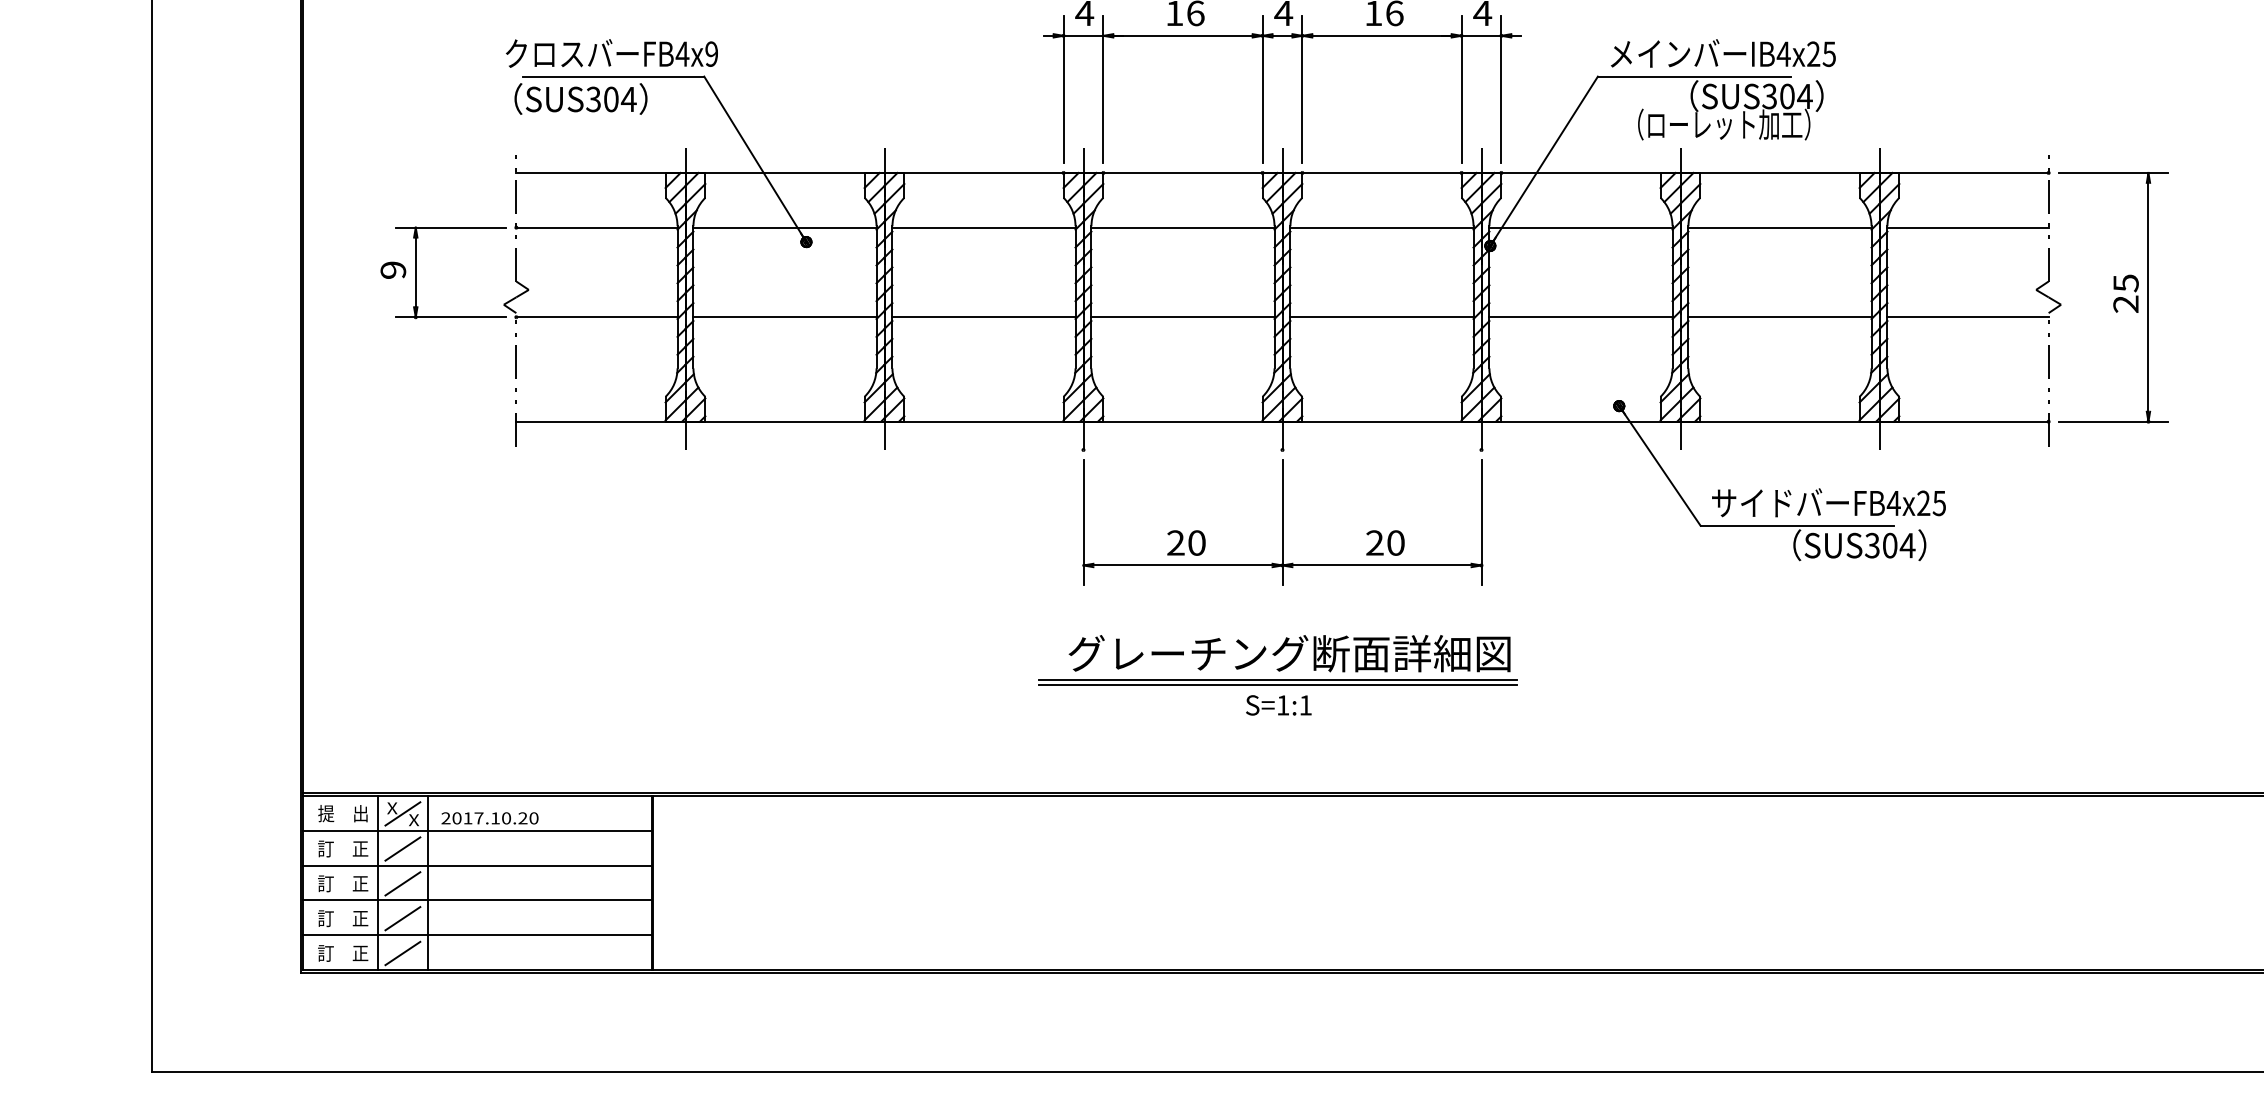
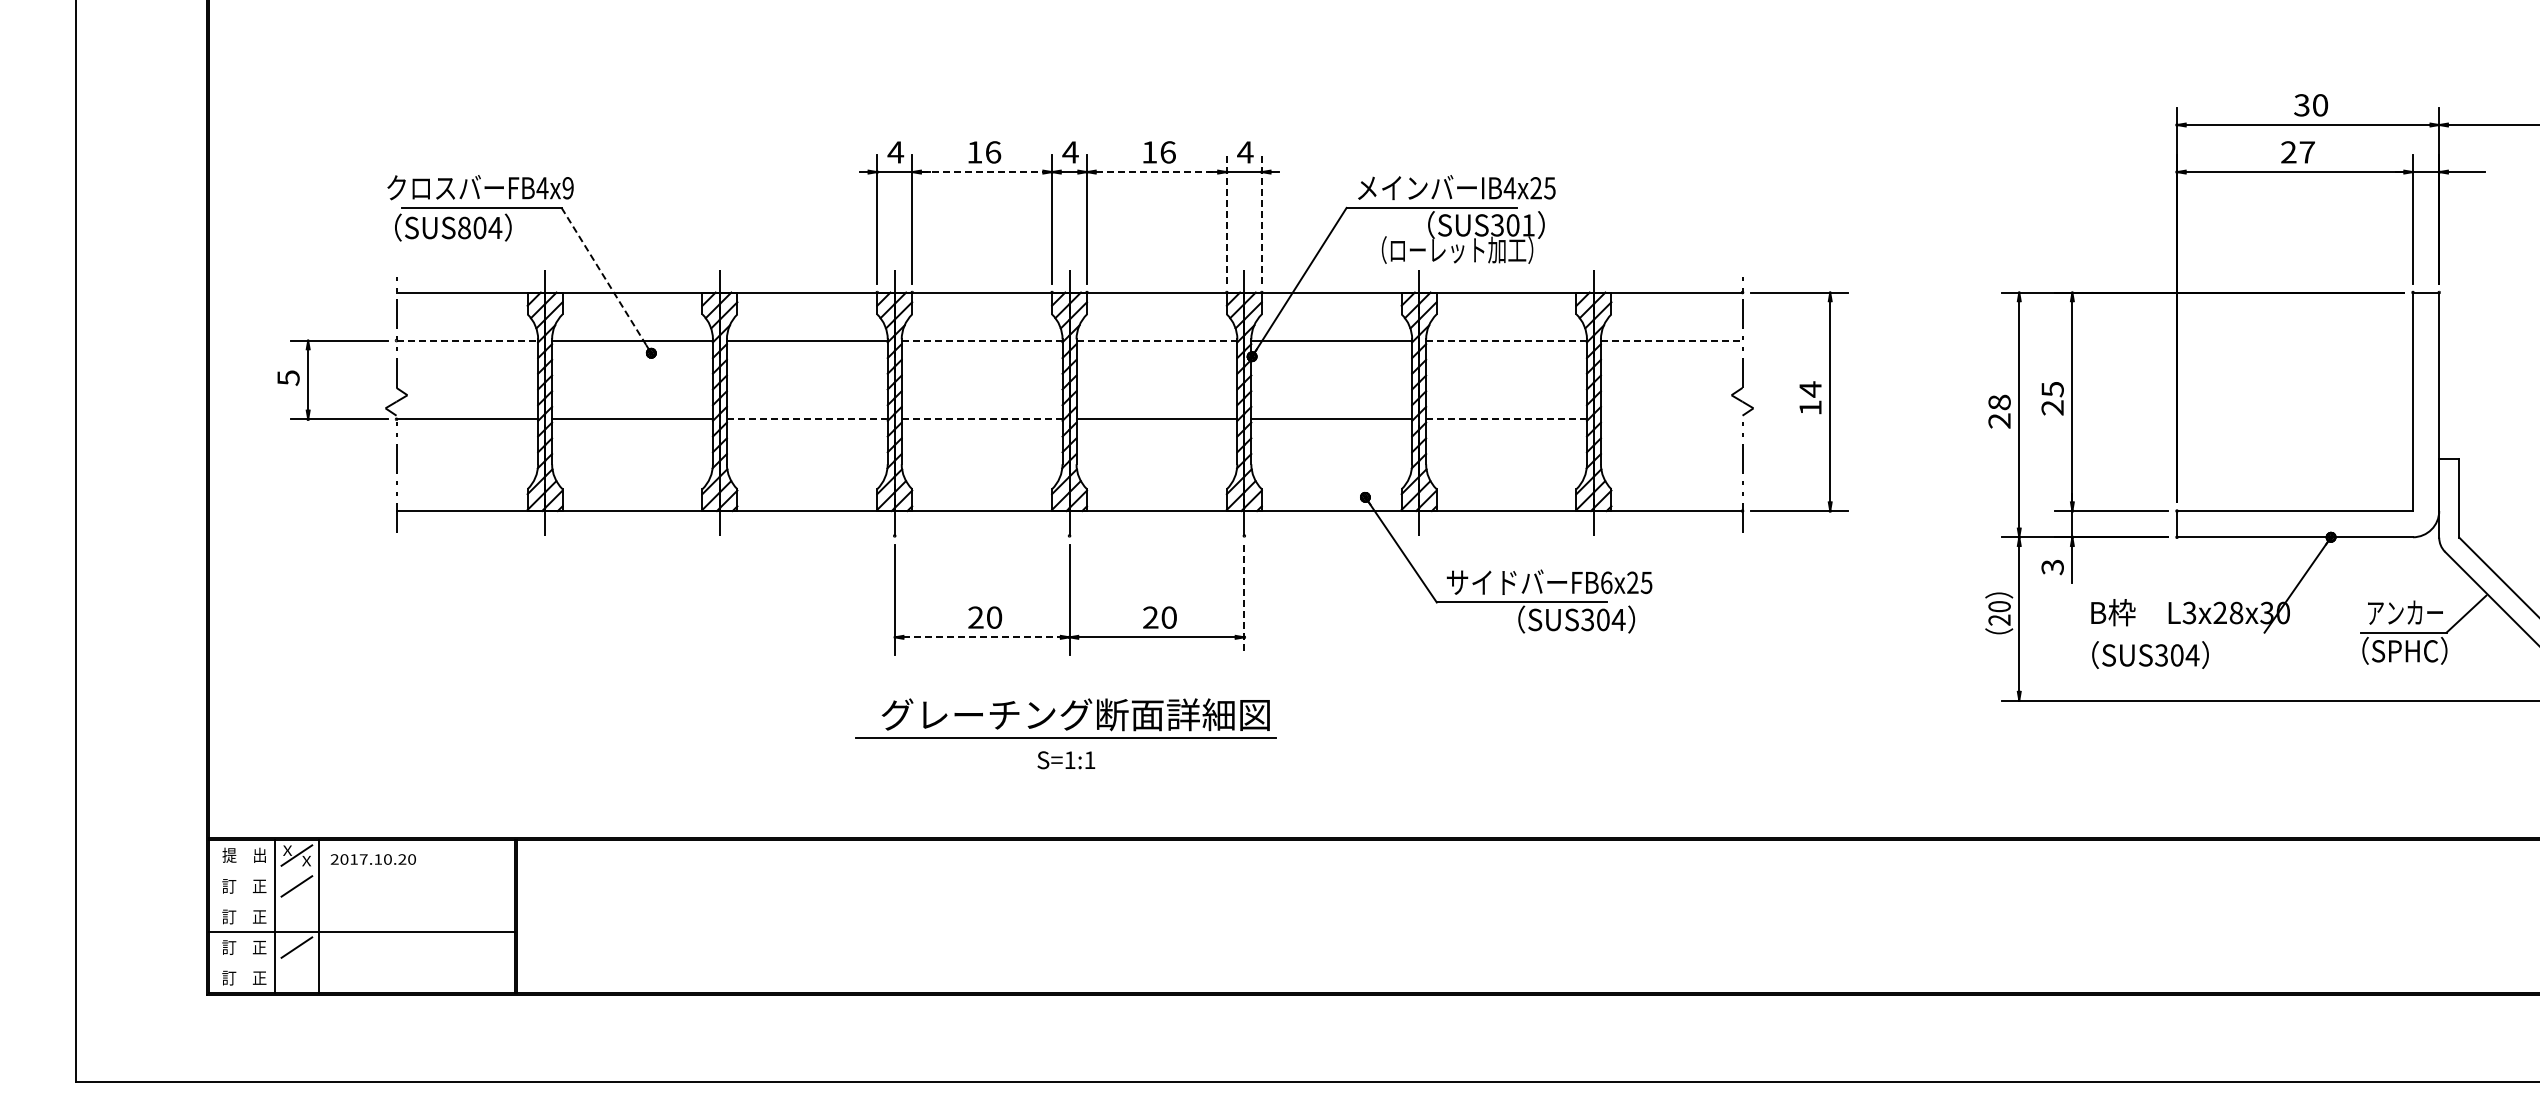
line: (1183, 36) -> (982, 172), solid -> dashed
line: (1382, 36) -> (1157, 172), solid -> dashed
line: (1461, 89) -> (1226, 219), solid -> dashed
line: (1501, 89) -> (1261, 219), solid -> dashed
text: (1804, 96) -> (1528, 225), SUS304 -> SUS301
text: (592, 98) -> (463, 227), SUS304 -> SUS804
line: (755, 158) -> (606, 279), solid -> dashed
line: (597, 227) -> (467, 340), solid -> dashed
line: (1183, 227) -> (982, 340), solid -> dashed
line: (1382, 227) -> (1157, 340), solid -> dashed
line: (1781, 227) -> (1507, 340), solid -> dashed
line: (1967, 227) -> (1671, 340), solid -> dashed
text: (393, 269) -> (288, 377), 9 -> 5
text: (2125, 293) -> (1810, 398), 25 -> 14
line: (984, 317) -> (807, 419), solid -> dashed
line: (1183, 317) -> (982, 419), solid -> dashed
line: (1781, 317) -> (1507, 419), solid -> dashed
line: (1967, 317) -> (1671, 419), removed
text: (1893, 503) -> (1606, 582), FB4x25 -> FB6x25
line: (1481, 523) -> (1244, 600), solid -> dashed
line: (1183, 565) -> (982, 637), solid -> dashed
line: (1277, 685) -> (1065, 742), removed
line: (477, 830) -> (362, 870), removed
line: (477, 866) -> (362, 901), removed
line: (402, 883) -> (296, 916), removed
line: (477, 935) -> (362, 962), removed
line: (402, 952) -> (296, 977), removed

